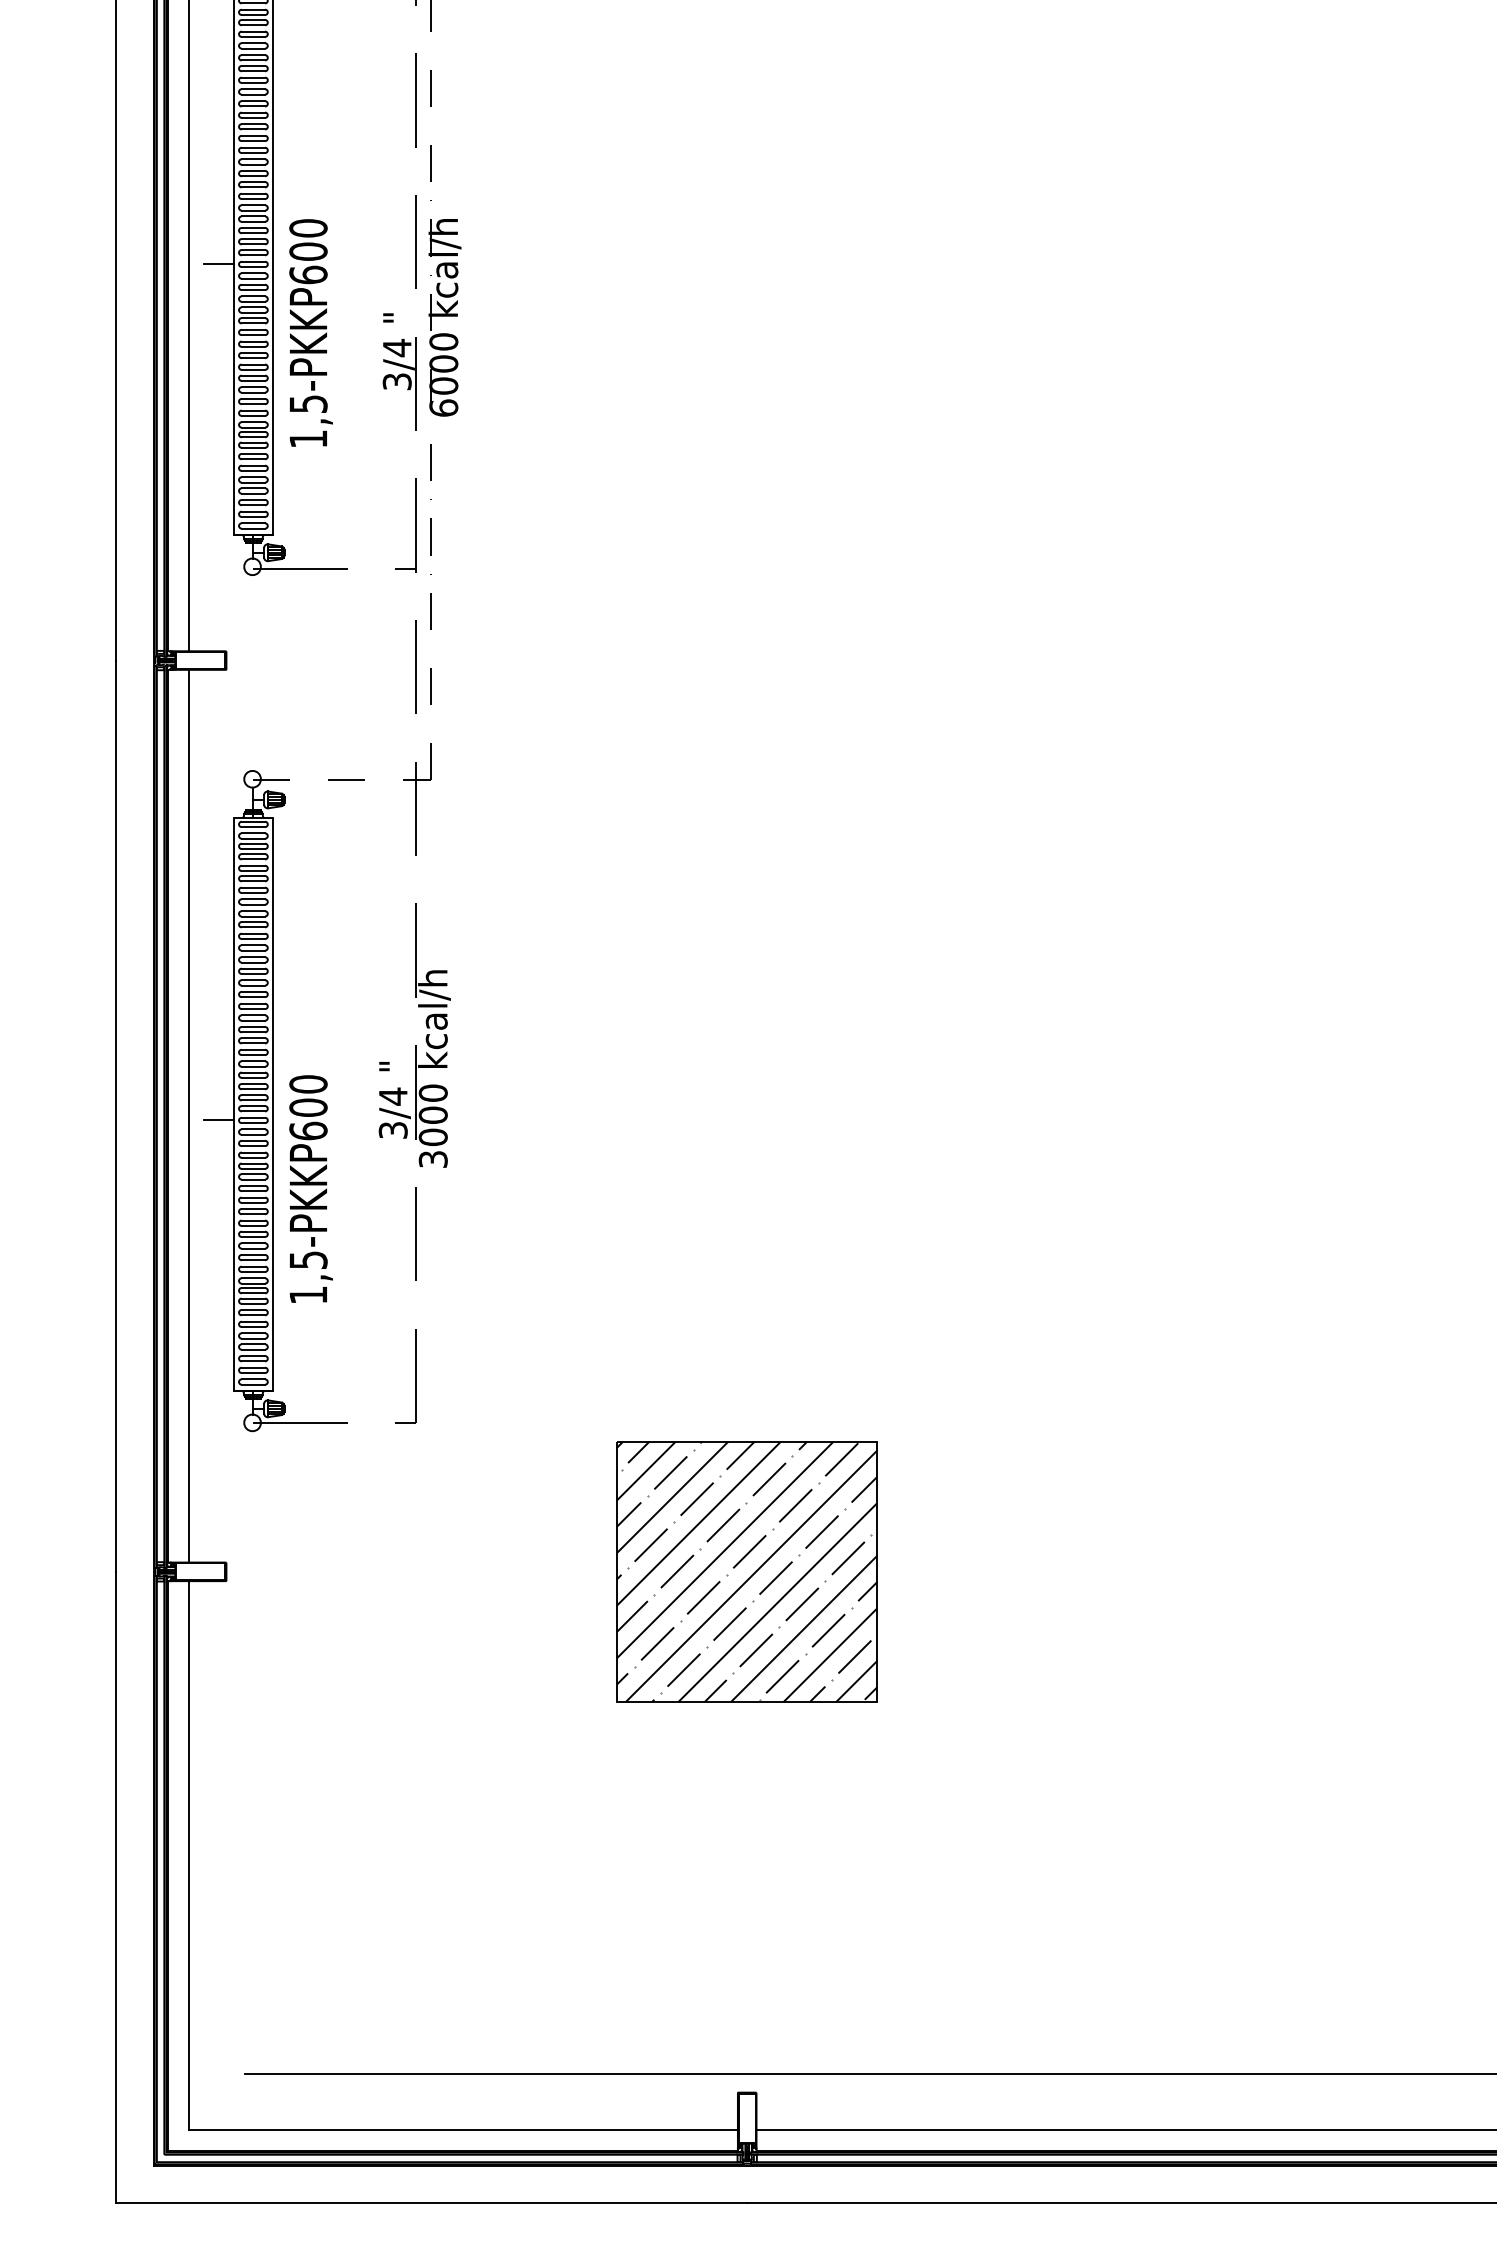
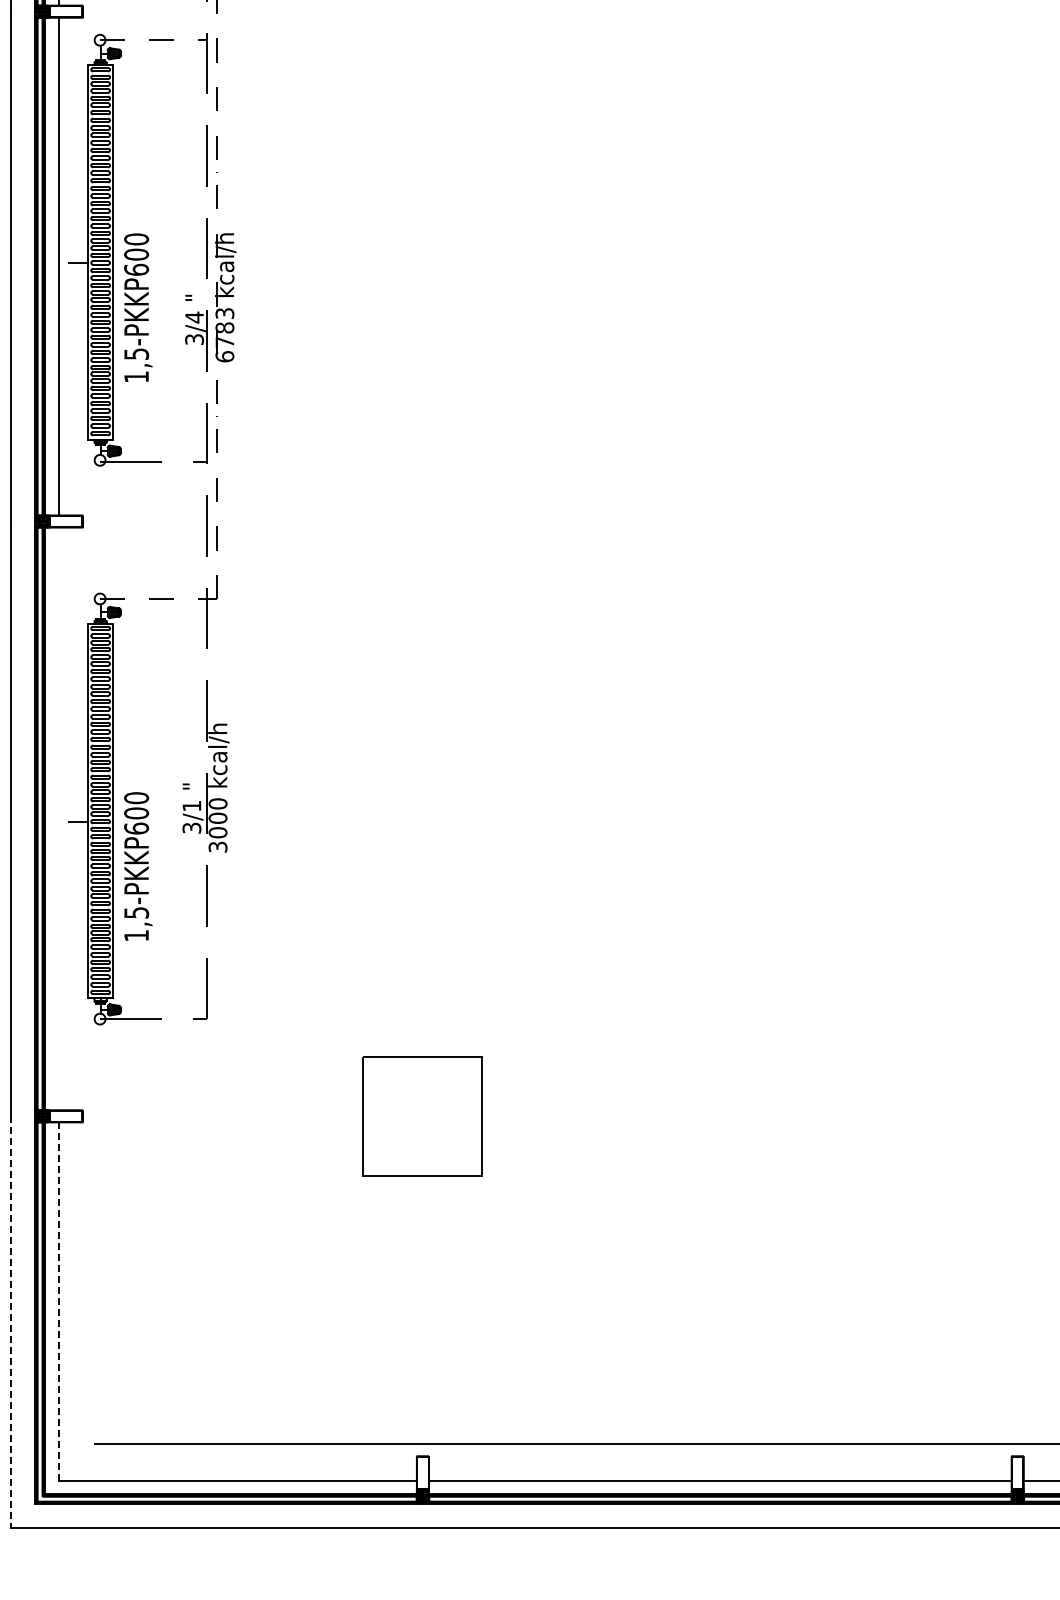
text: (443, 363) -> (224, 327), 6000 -> 6783
text: (392, 1097) -> (191, 806), 3/4 -> 3/1
line: (188, 1115) -> (58, 818), removed
part: (746, 1570) -> (422, 1115), size x0.7
line: (188, 1857) -> (58, 1302), solid -> dashed
line: (116, 1887) -> (11, 1322), solid -> dashed

